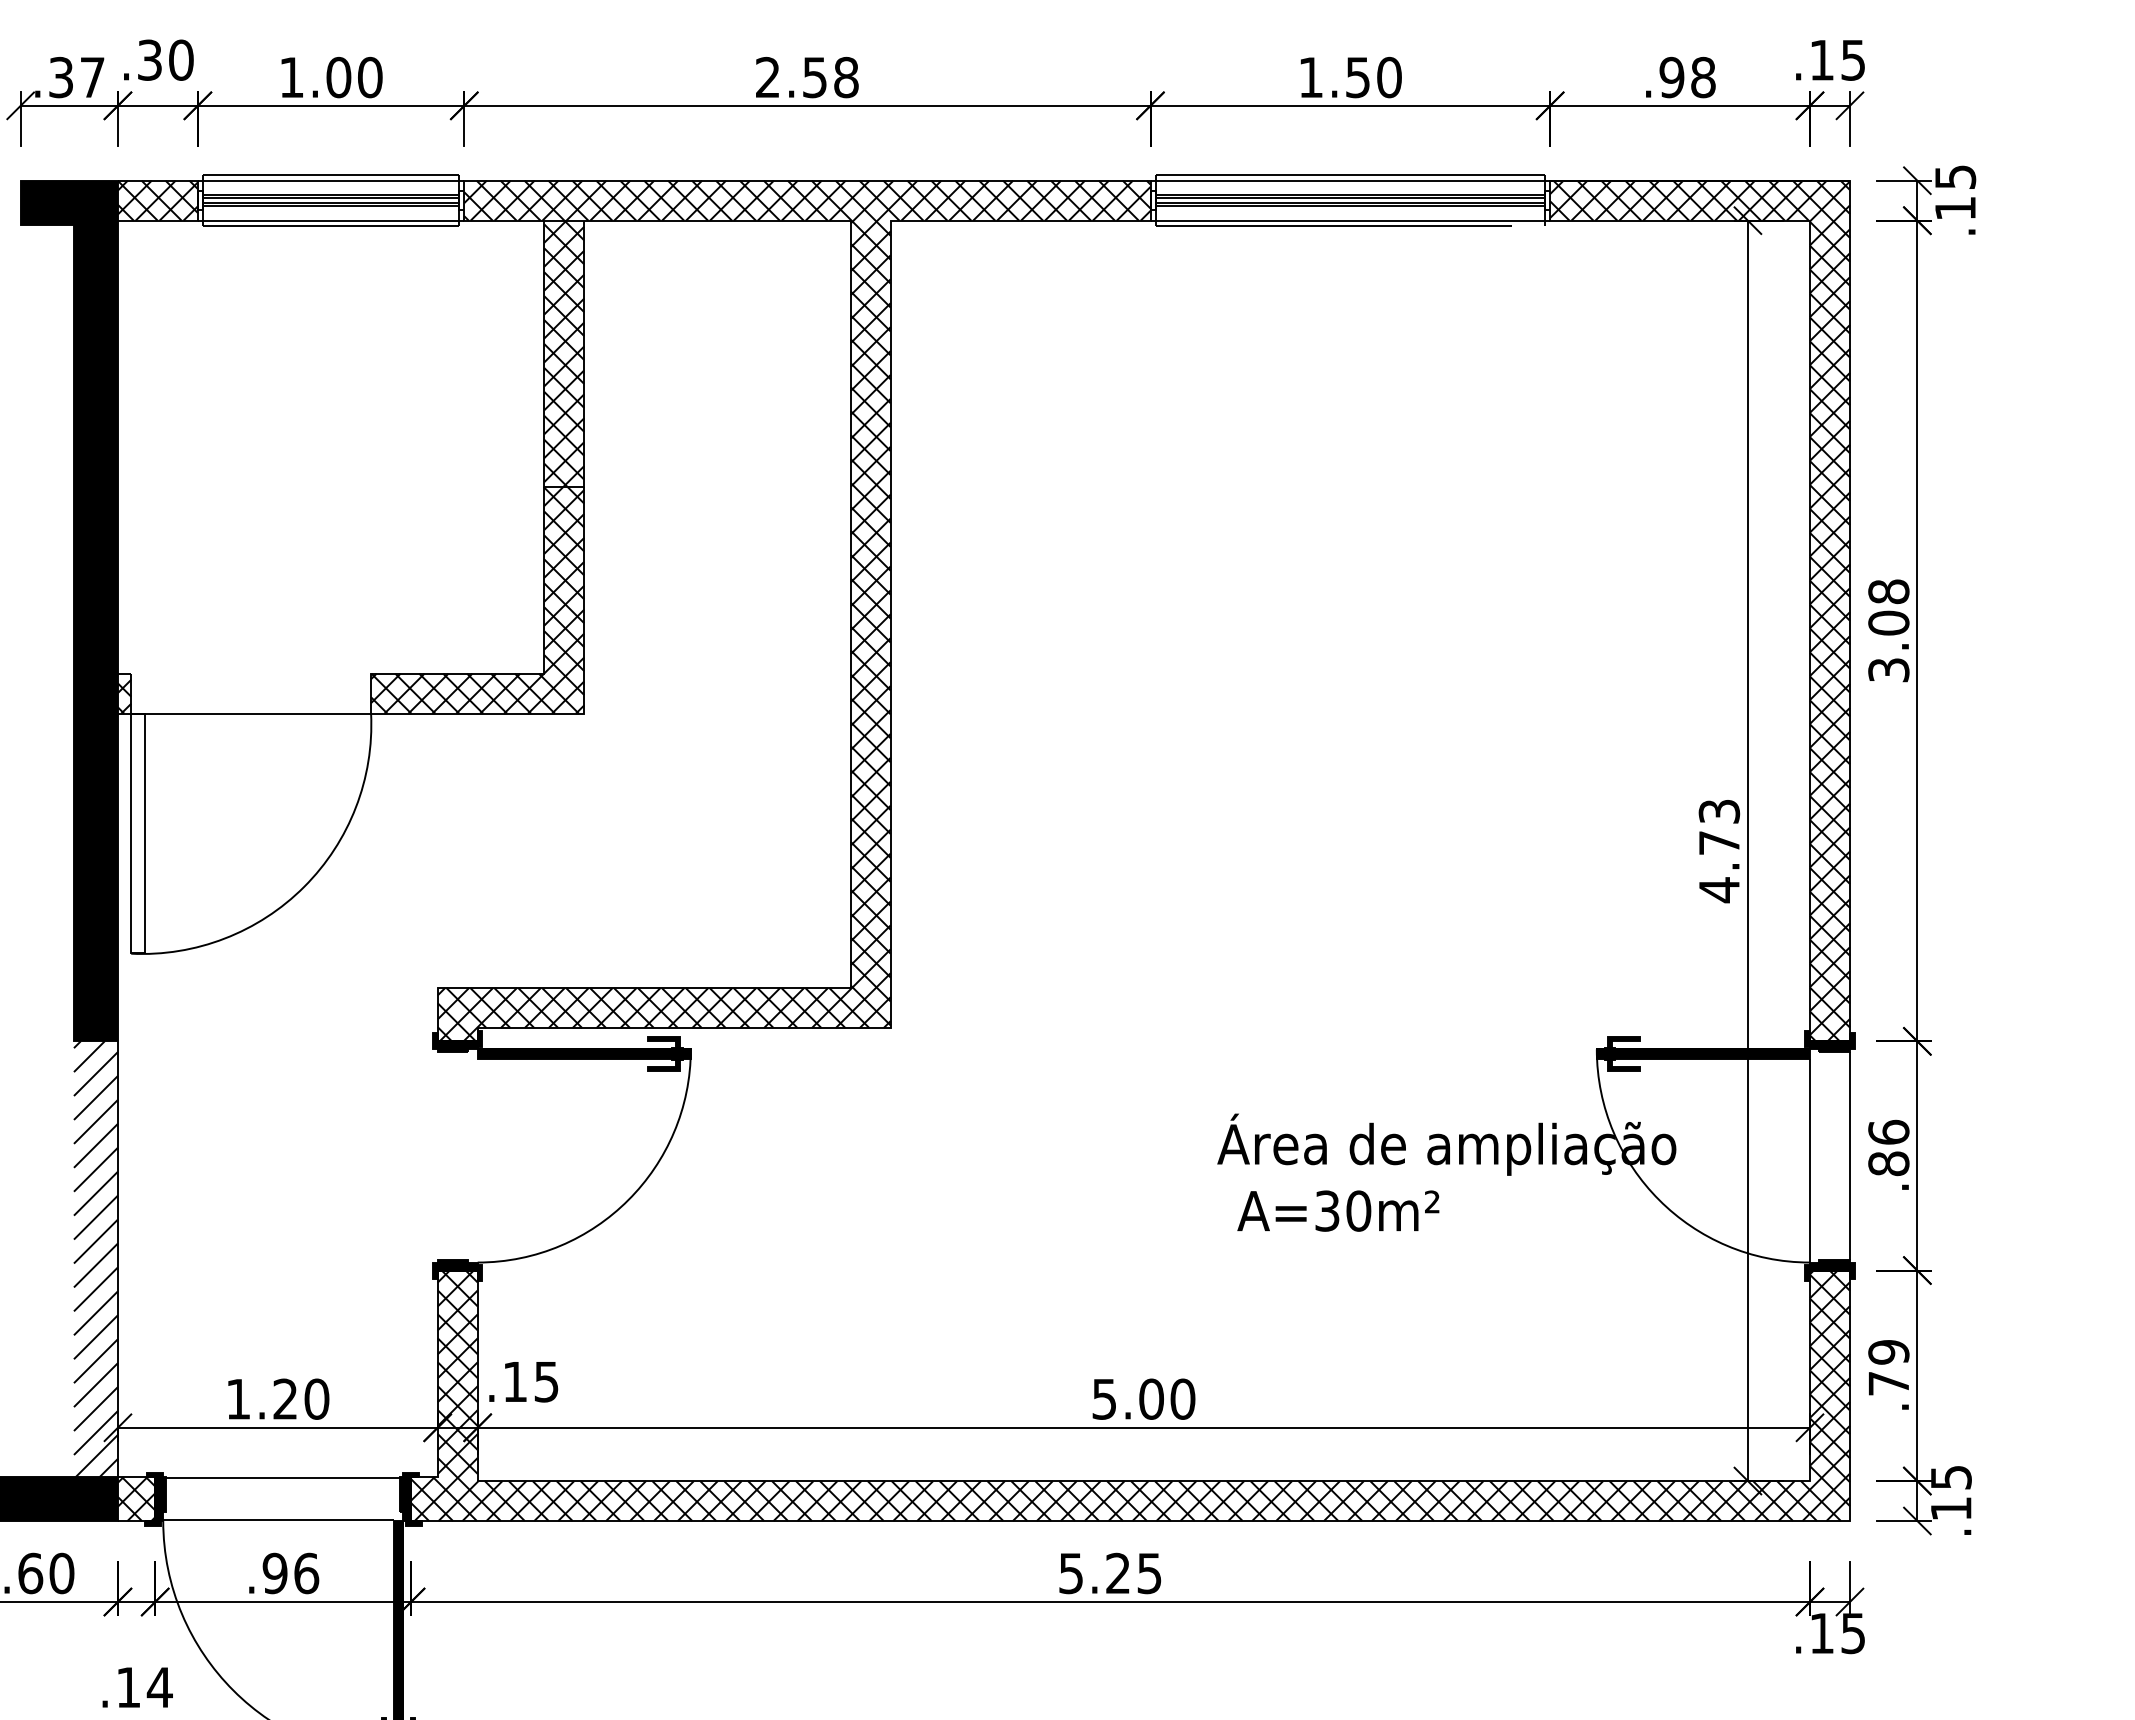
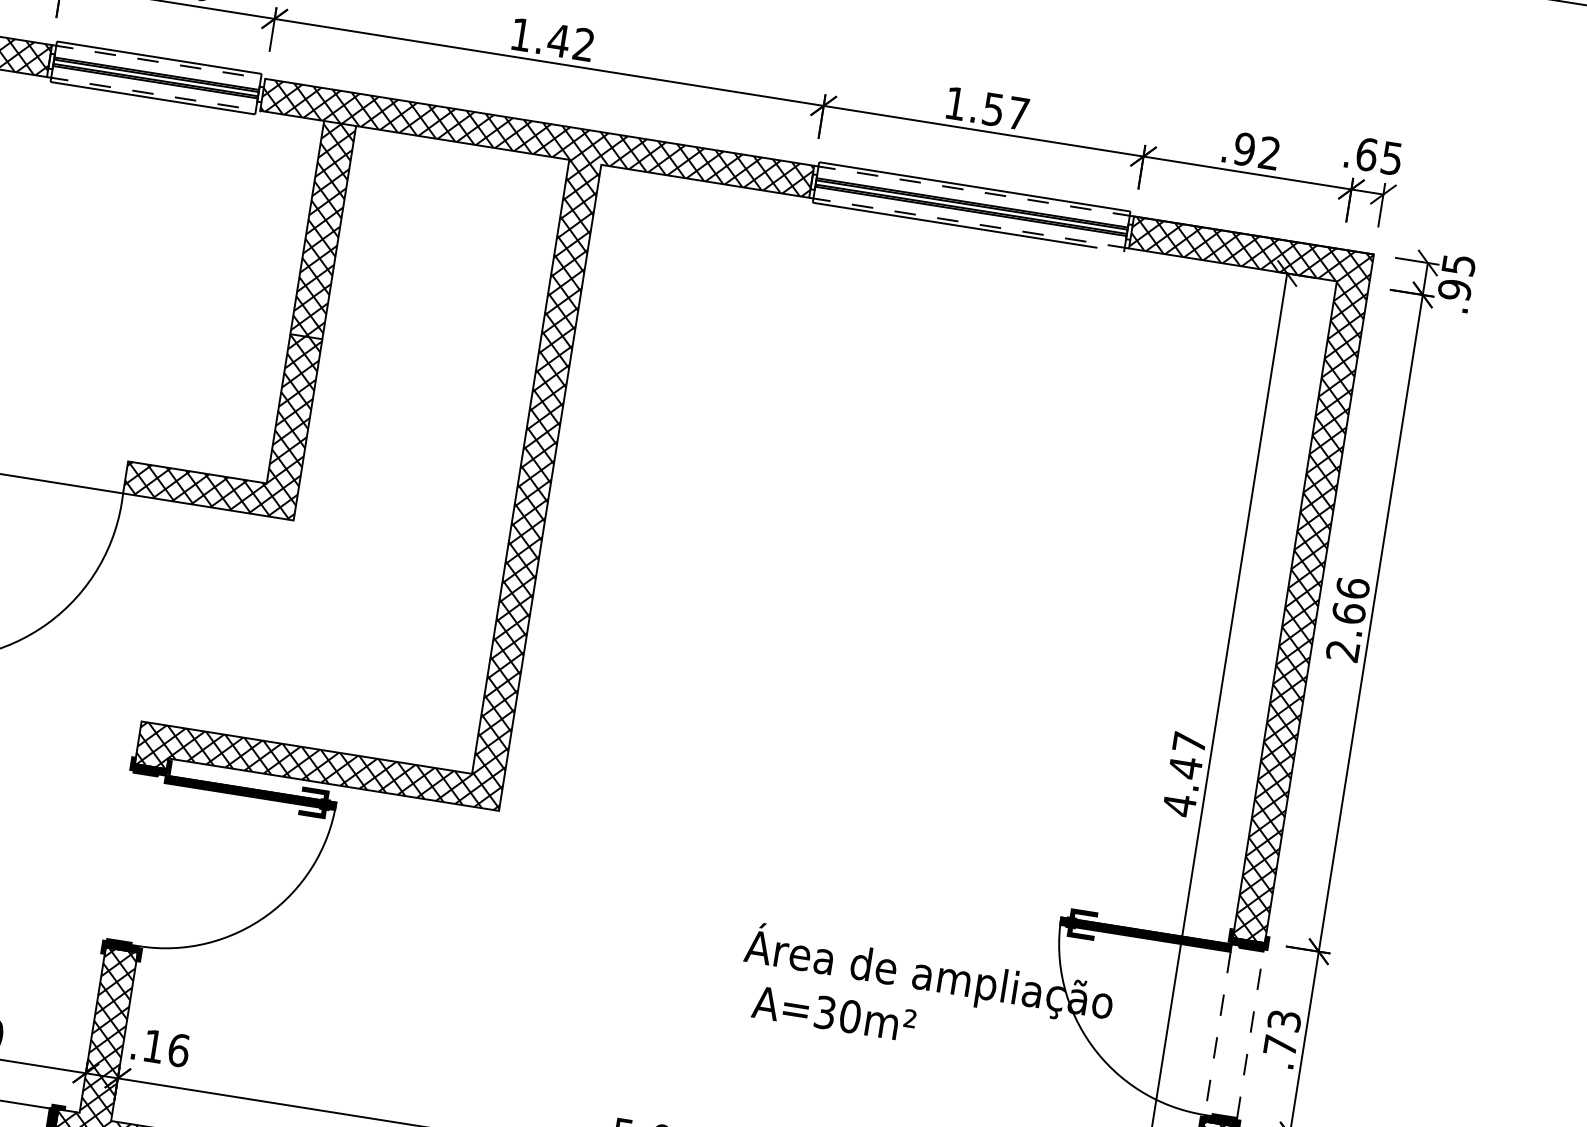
text: (1822, 59) -> (1367, 154), .15 -> .65
text: (807, 77) -> (552, 39), 2.58 -> 1.42
text: (1389, 77) -> (1018, 113), 1.50 -> 1.57
text: (1703, 77) -> (1269, 153), .98 -> .92
line: (331, 180) -> (158, 61), solid -> dashed
line: (1350, 180) -> (974, 191), solid -> dashed
text: (1955, 208) -> (1454, 290), .15 -> .95
line: (331, 220) -> (153, 93), solid -> dashed
line: (1350, 220) -> (969, 223), solid -> dashed
text: (1888, 630) -> (1347, 619), 3.08 -> 2.66
text: (1719, 828) -> (1187, 756), 4.73 -> 4.47
text: (1888, 1147) -> (1282, 1032), .86 -> .73
line: (1849, 1155) -> (1250, 1034), solid -> dashed
line: (1810, 1160) -> (1218, 1033), solid -> dashed
text: (546, 1381) -> (178, 1050), .15 -> .16

